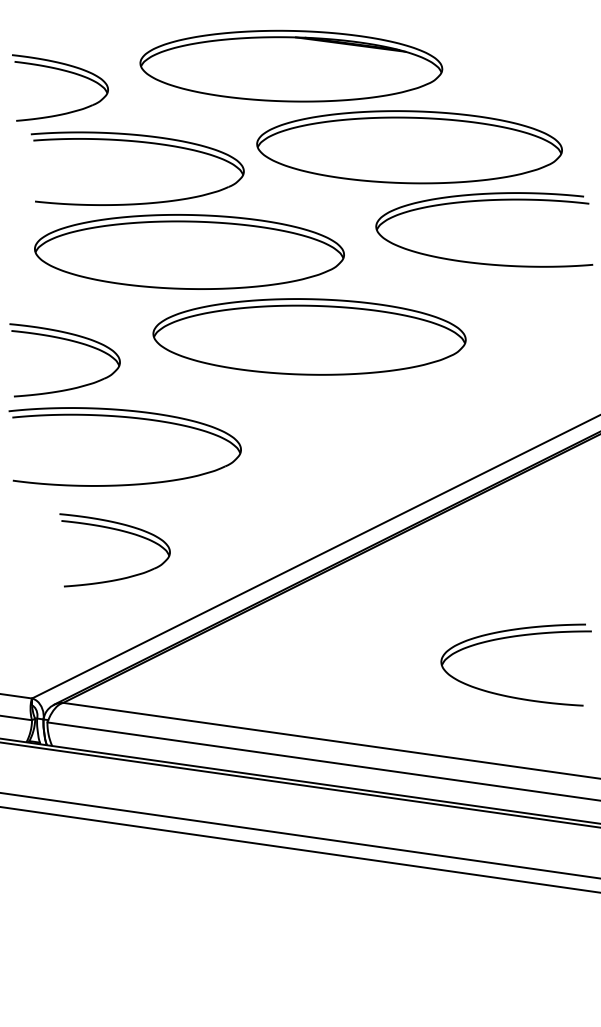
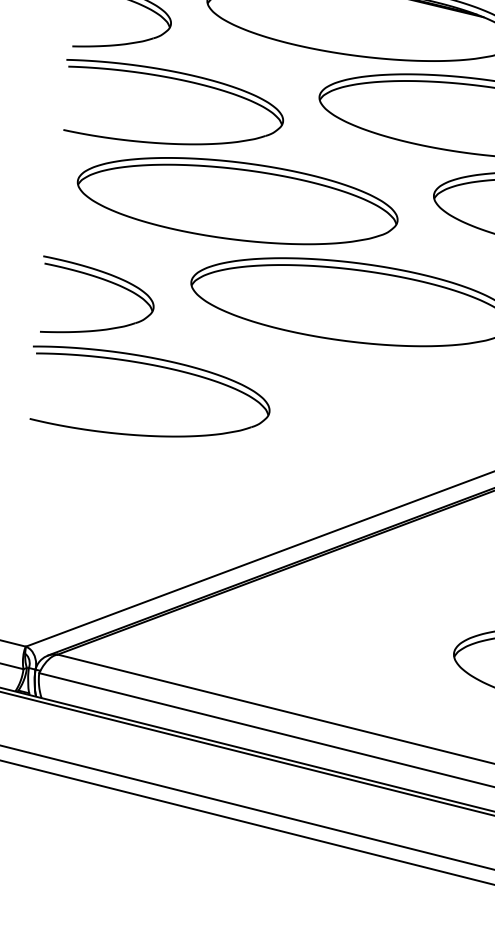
part: (144, 143) -> (183, 81), moved
part: (119, 531) -> (134, 483), removed

